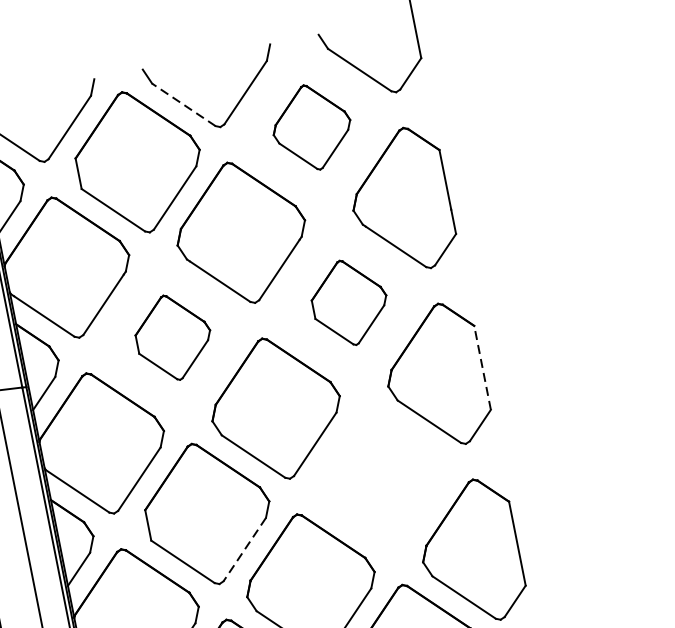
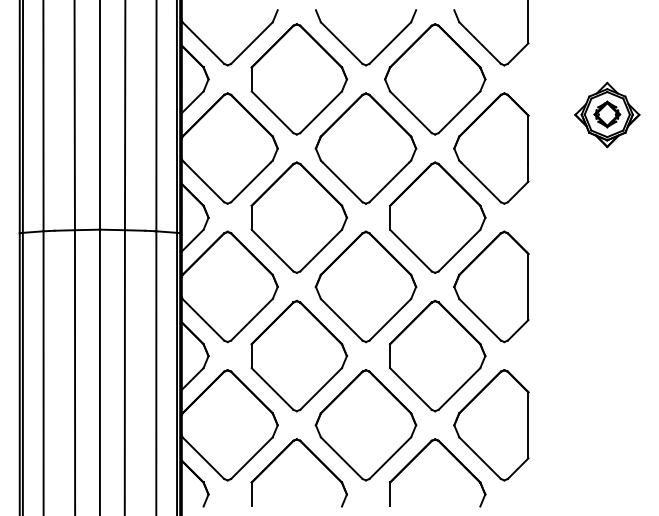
line: (183, 104) -> (341, 42), dashed -> solid
part: (312, 127) -> (435, 79), size x1.67
part: (539, 128) -> (607, 114), added
part: (349, 302) -> (437, 217), size x1.67
part: (172, 337) -> (298, 217), size x1.67
line: (482, 367) -> (528, 286), dashed -> solid
part: (384, 477) -> (437, 355), added
line: (244, 550) -> (320, 389), dashed -> solid

